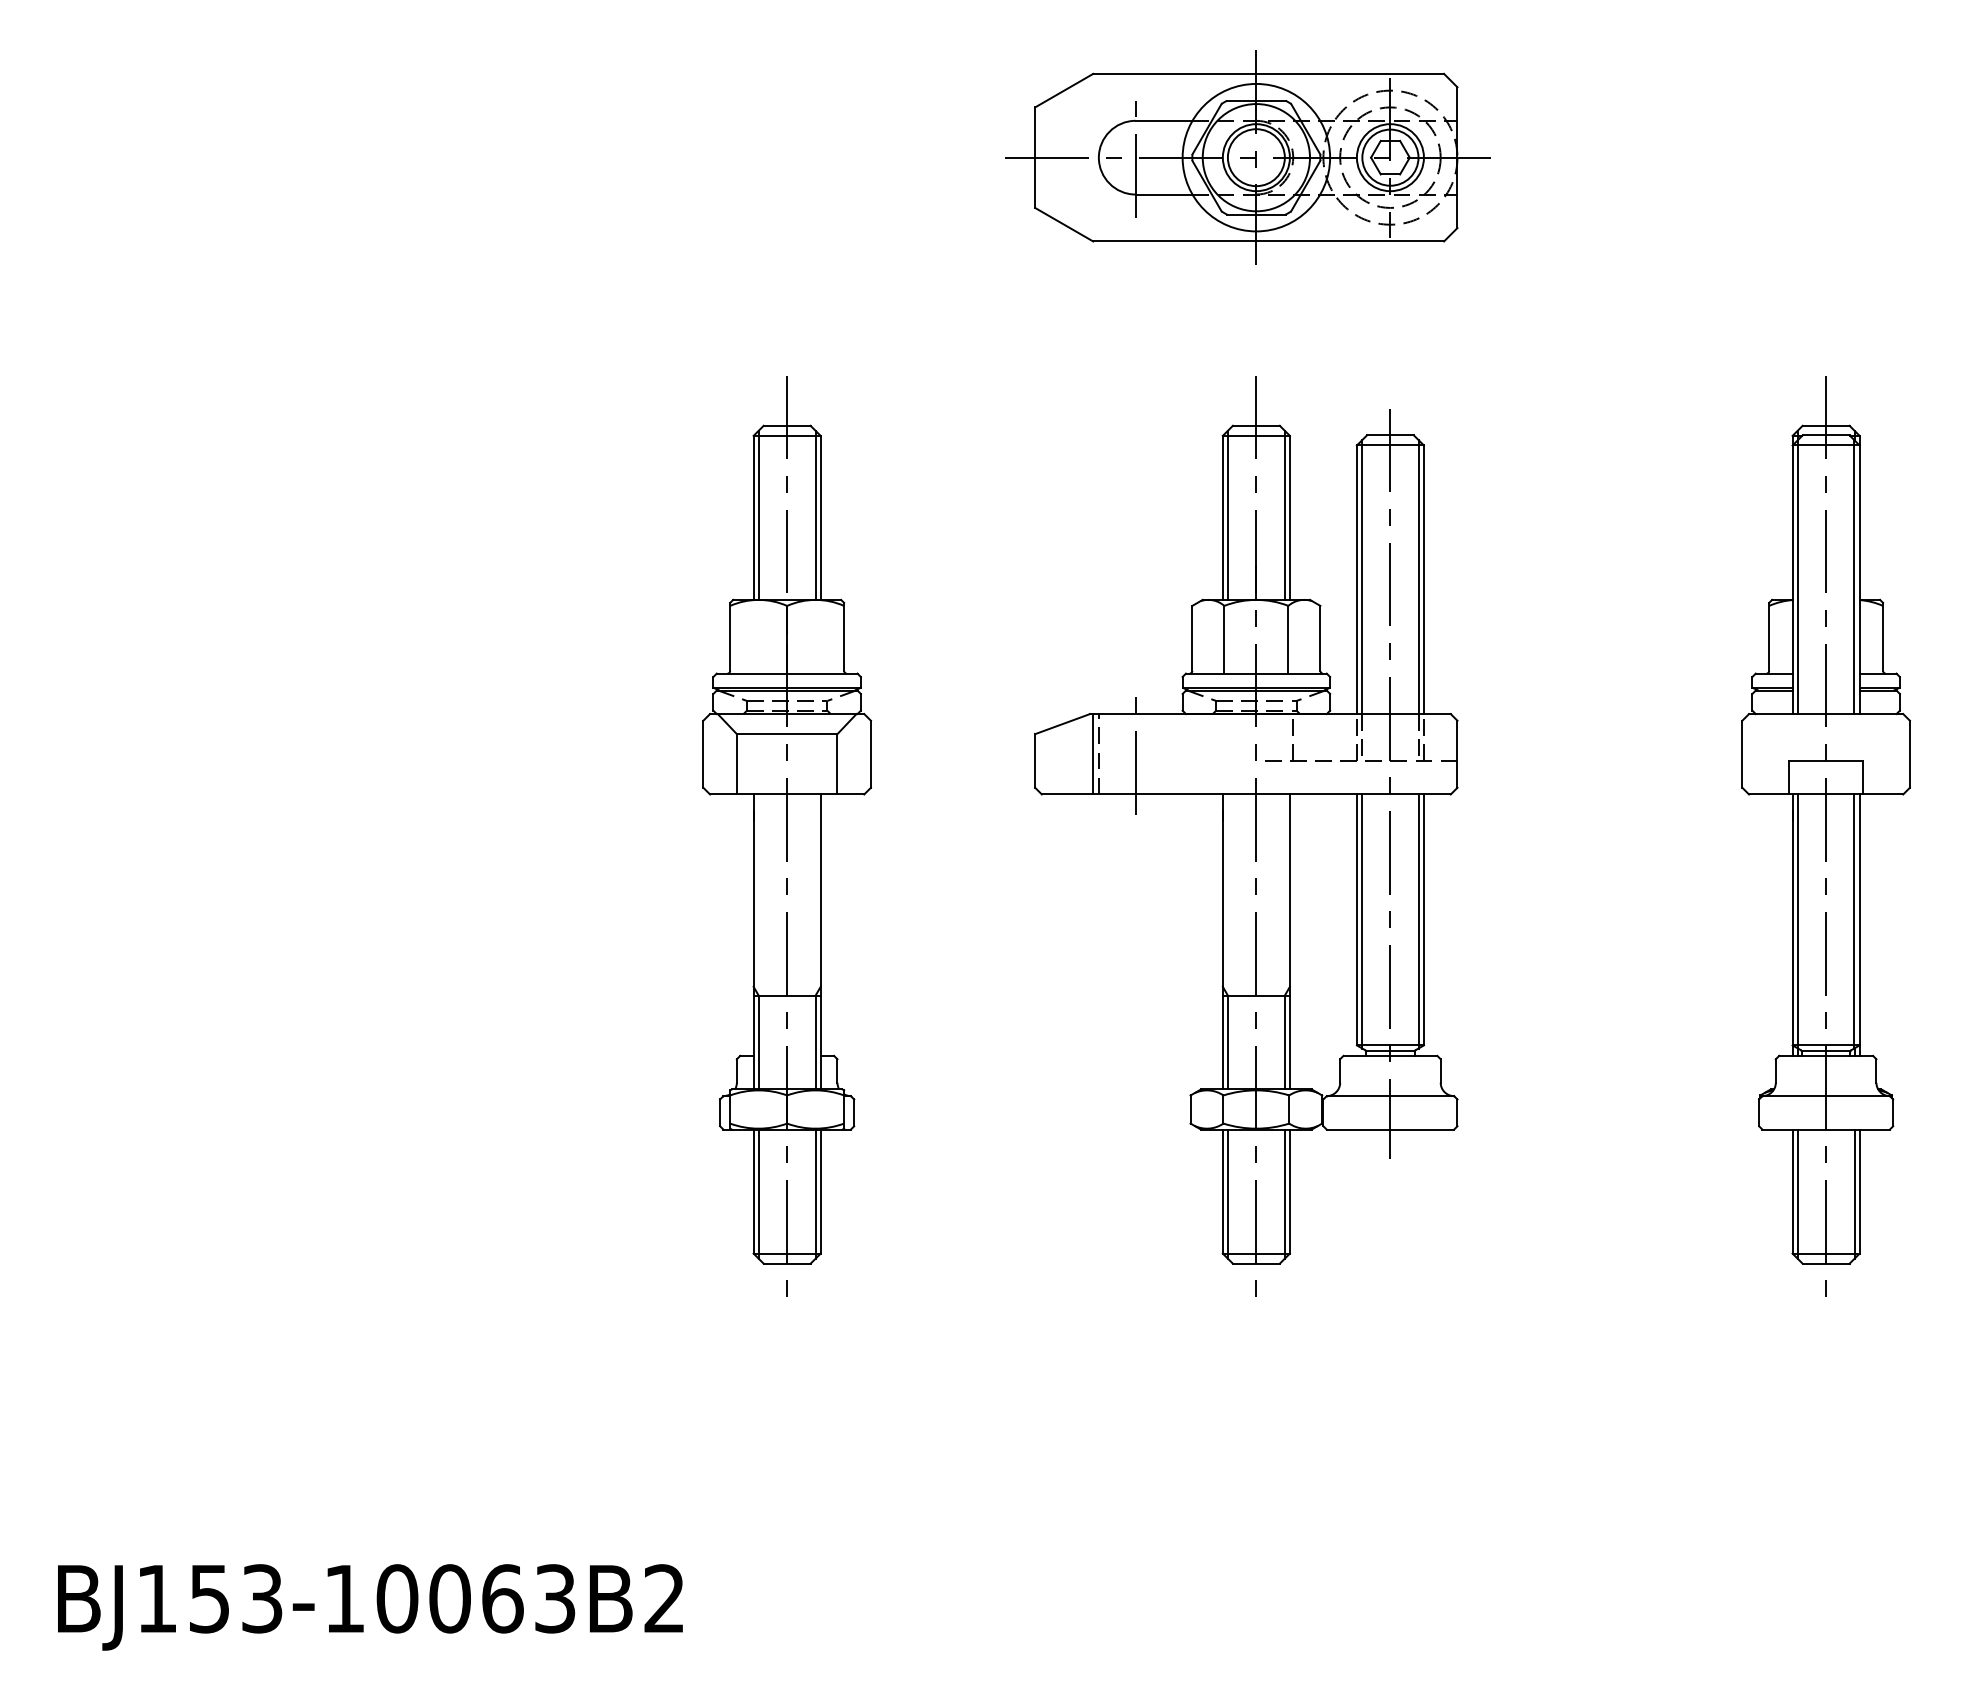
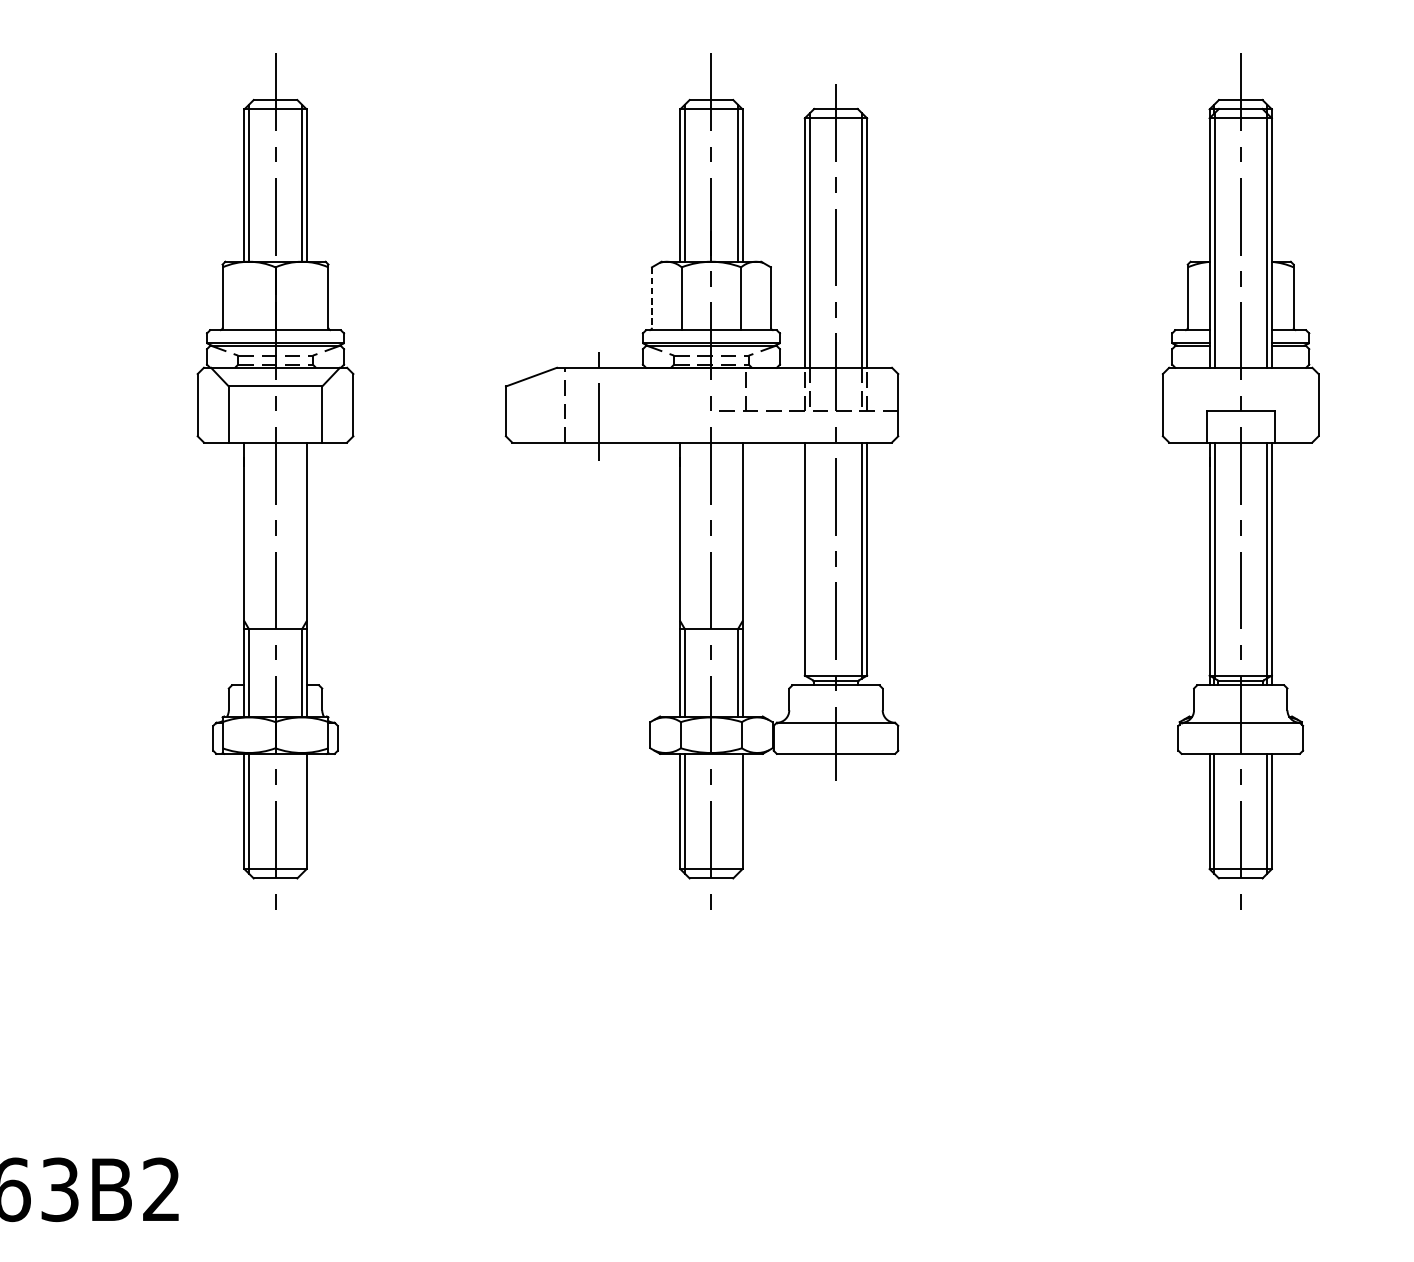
line: (1192, 638) -> (652, 297), solid -> dashed
line: (1093, 754) -> (560, 405), removed
line: (1362, 921) -> (810, 560), removed
line: (815, 1193) -> (301, 813), removed
line: (1284, 1193) -> (737, 813), removed

